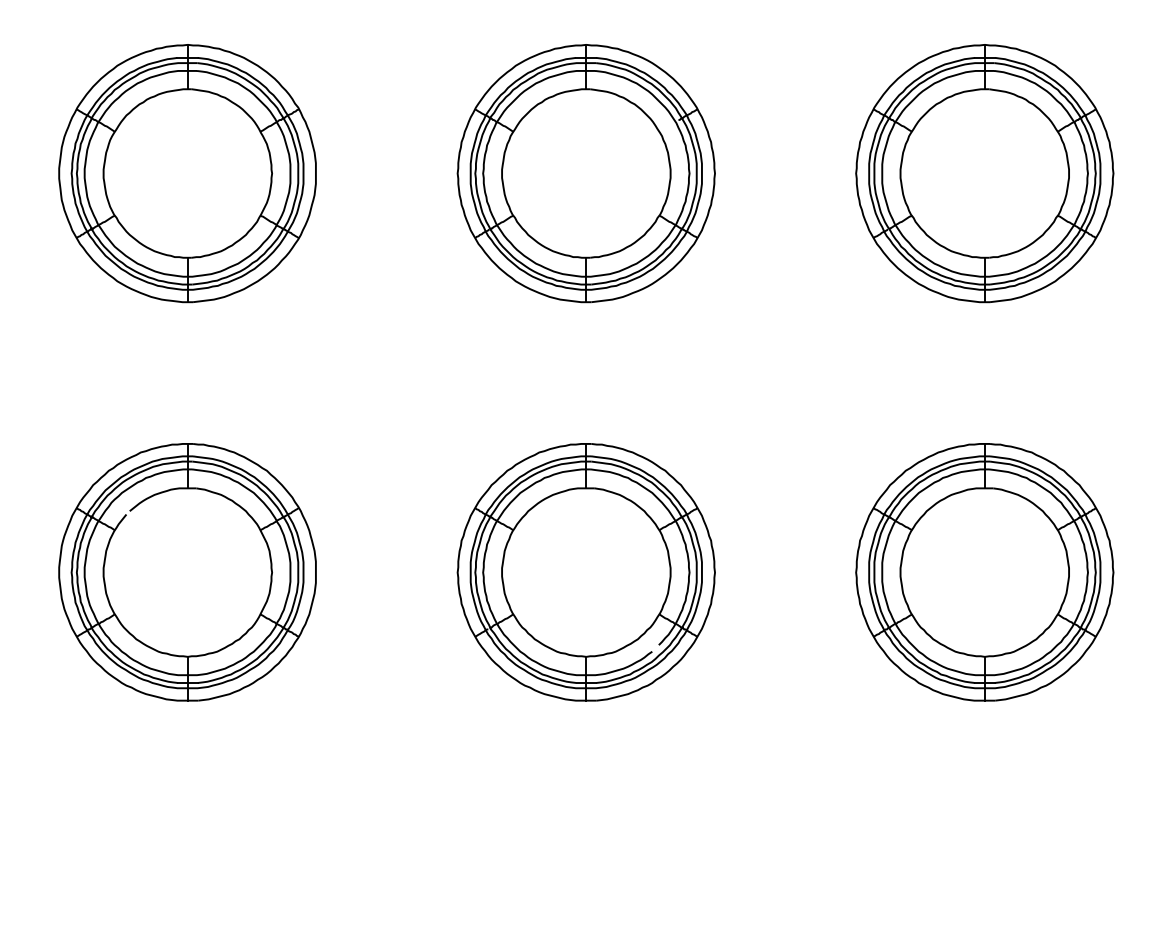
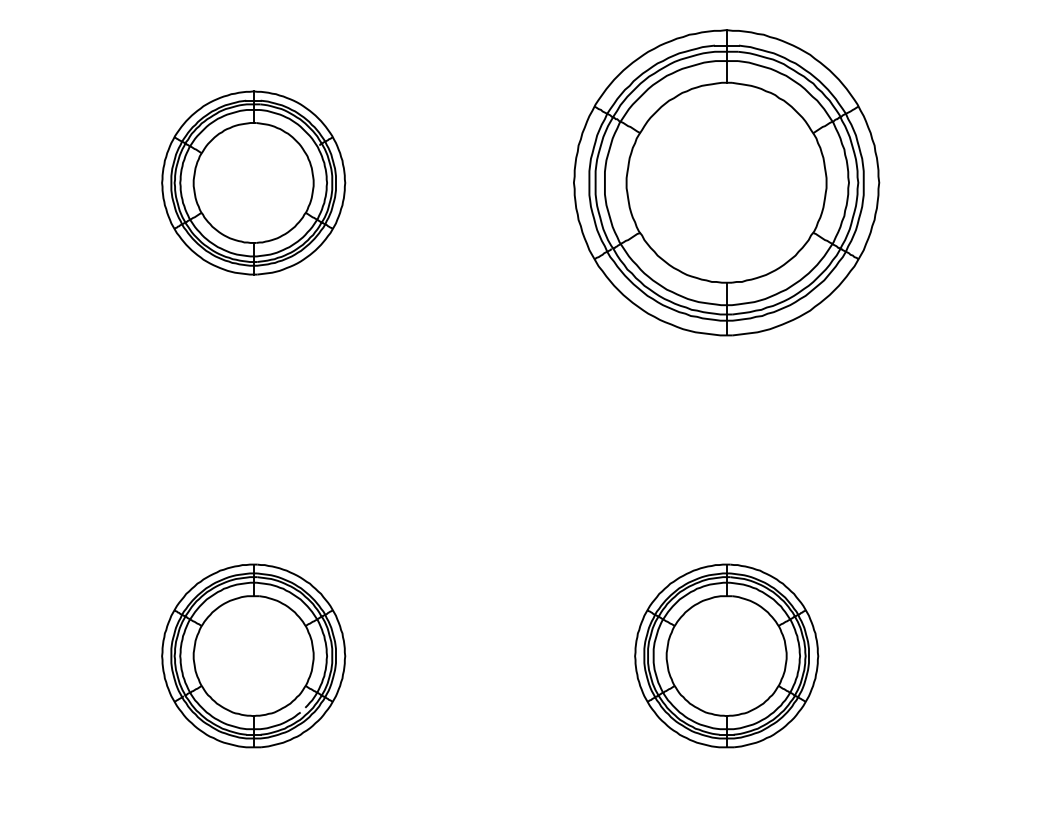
part: (585, 173) -> (252, 182), size x0.6
part: (585, 572) -> (252, 656), size x0.6
part: (984, 572) -> (726, 656), size x0.6

